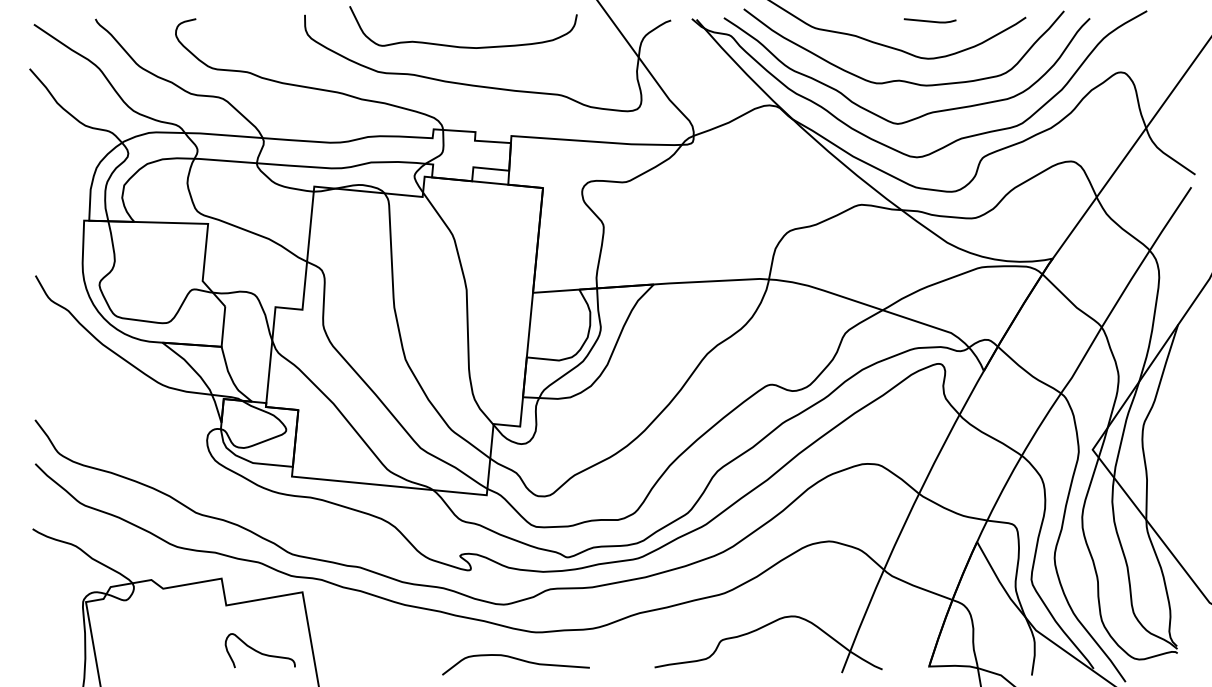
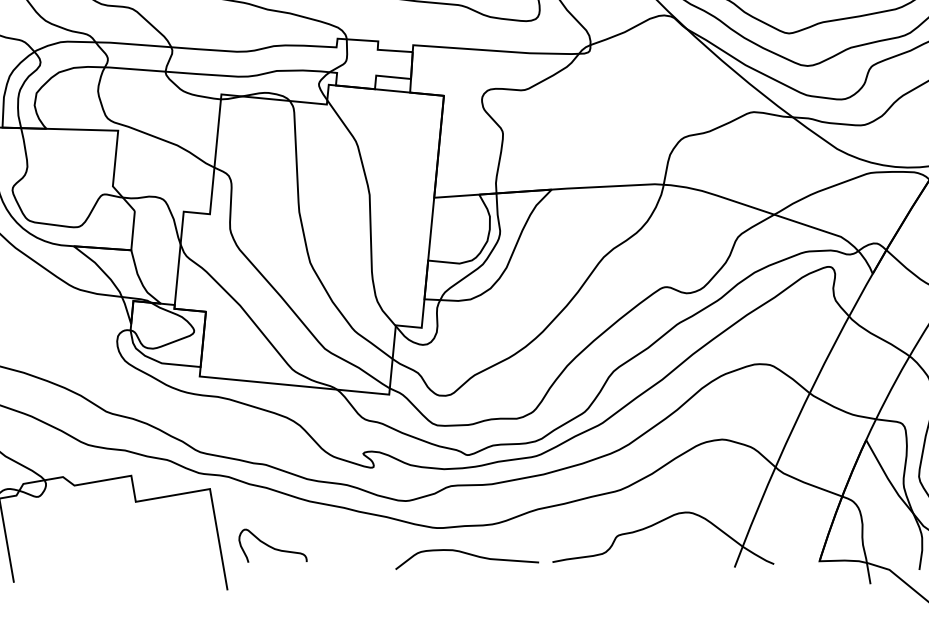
curve: (259, 651) -> (272, 546), moved
curve: (515, 659) -> (466, 554), moved

